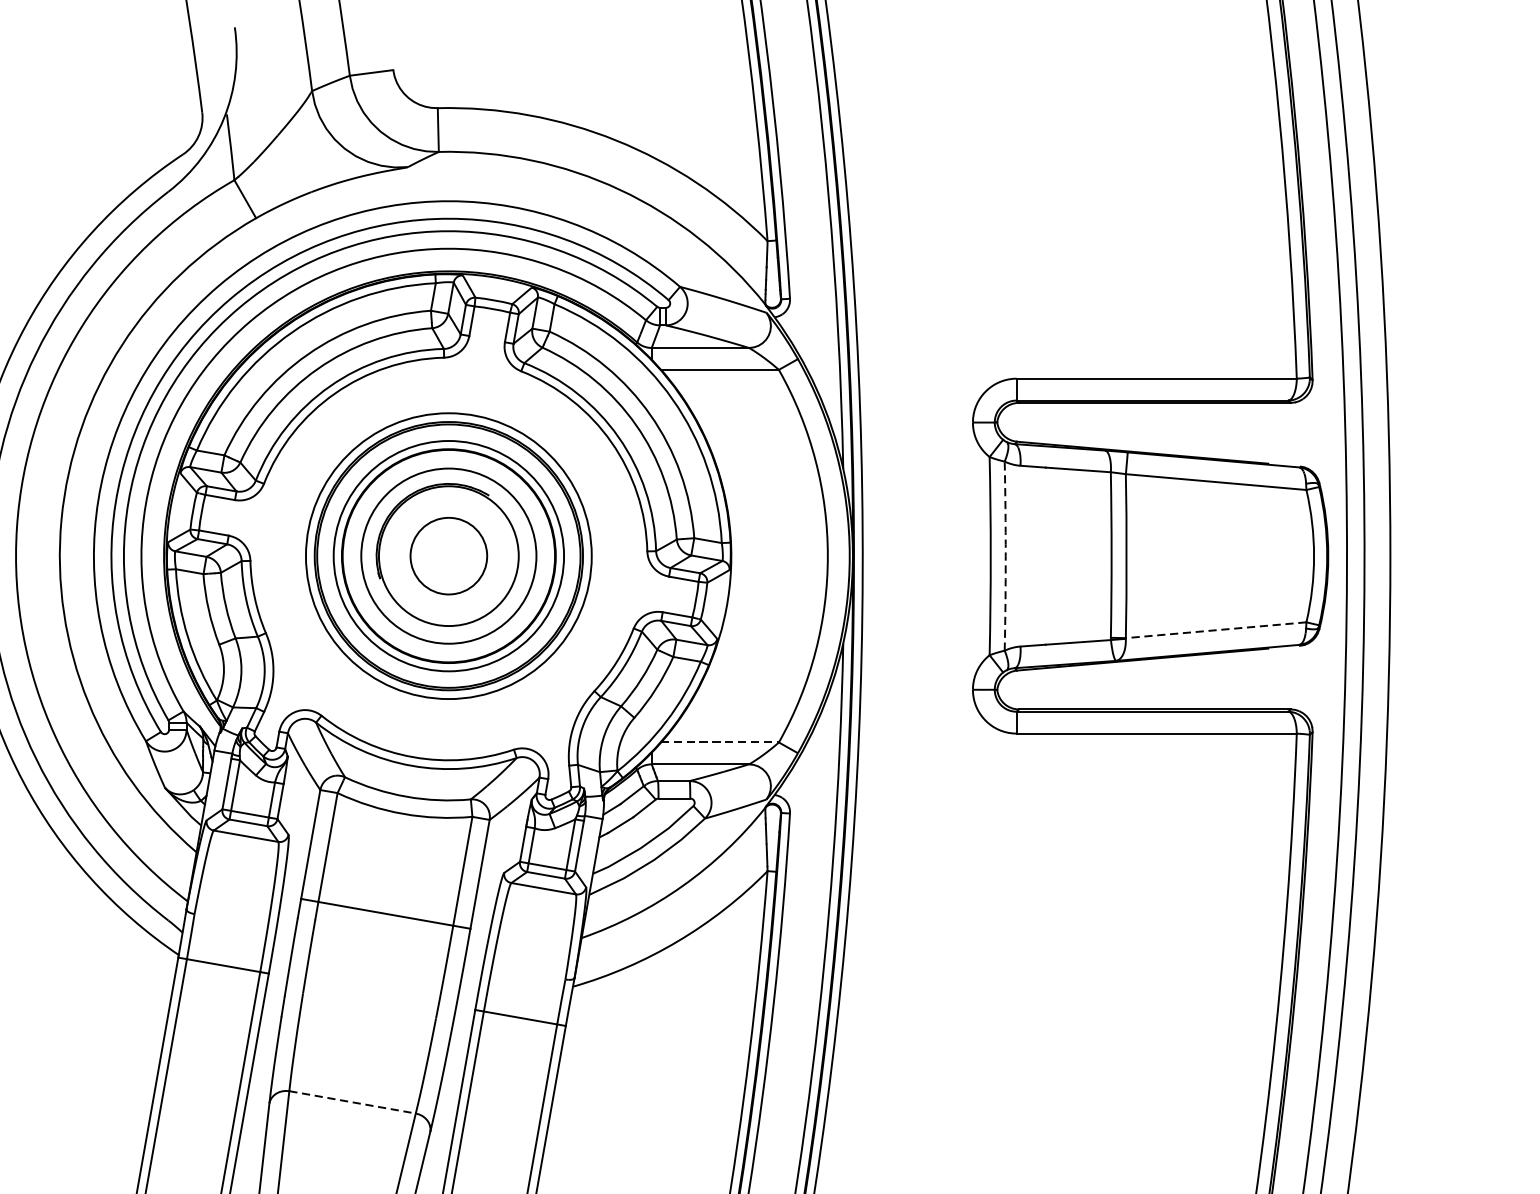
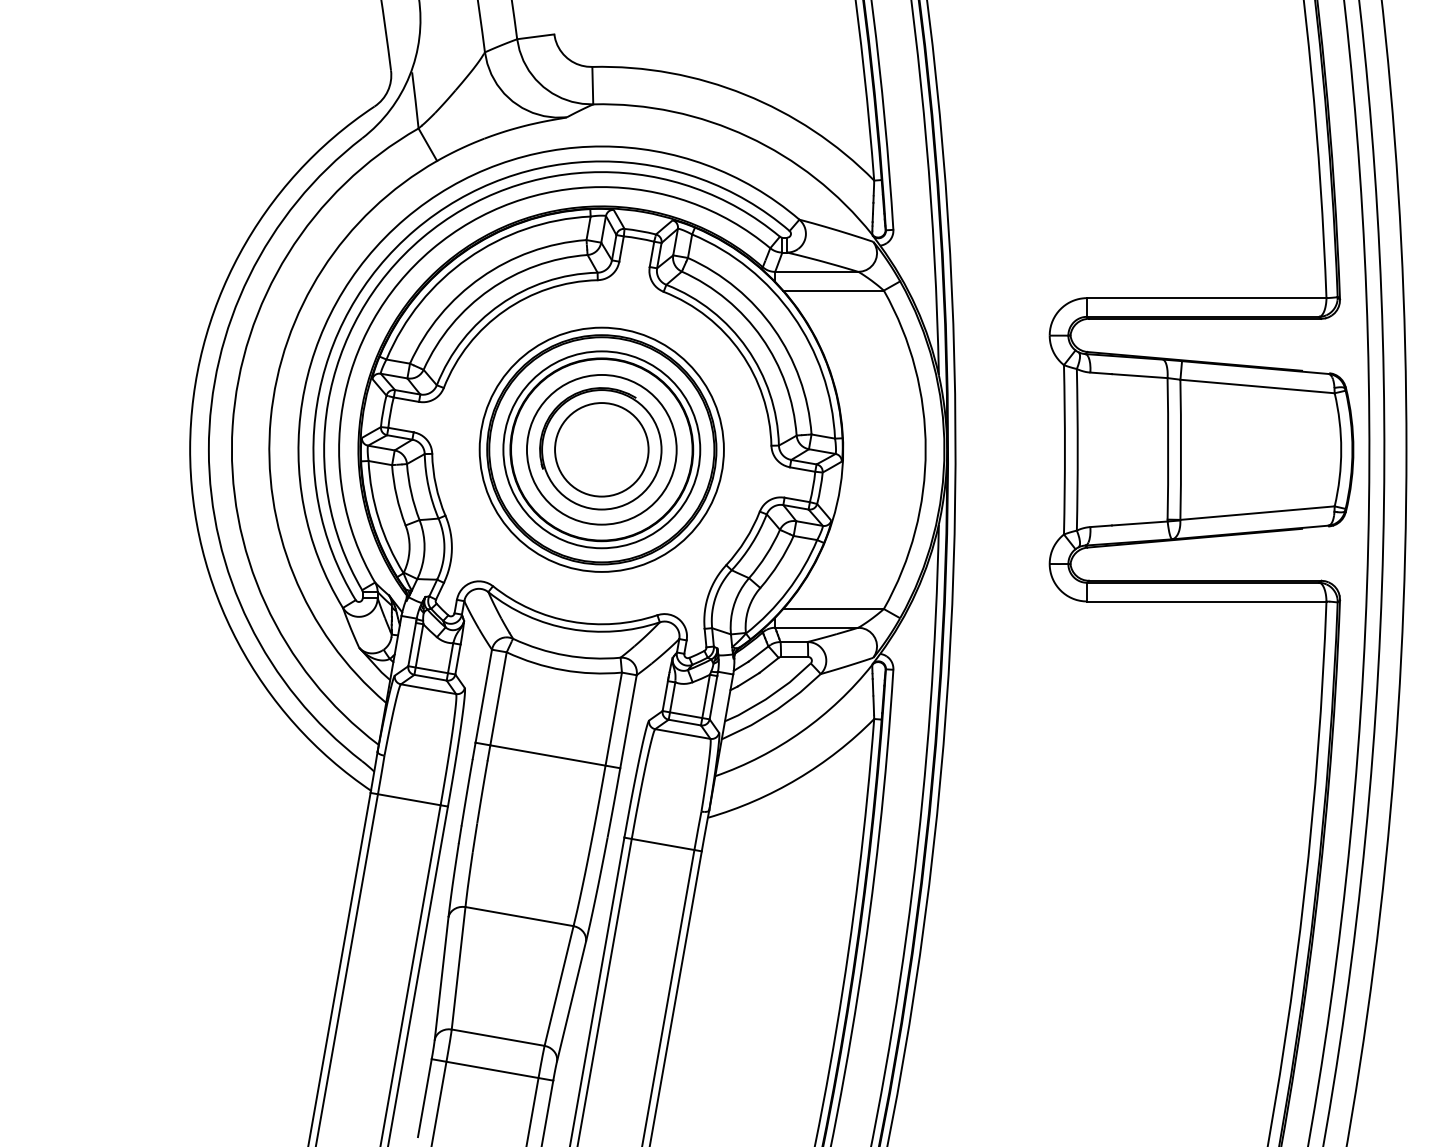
circle: (448, 555) -> (601, 449), size x1.43
arc: (1005, 555) -> (1077, 449), dashed -> solid
line: (1216, 630) -> (1257, 513), dashed -> solid
line: (719, 743) -> (833, 609), dashed -> solid
line: (352, 1102) -> (519, 916), dashed -> solid

